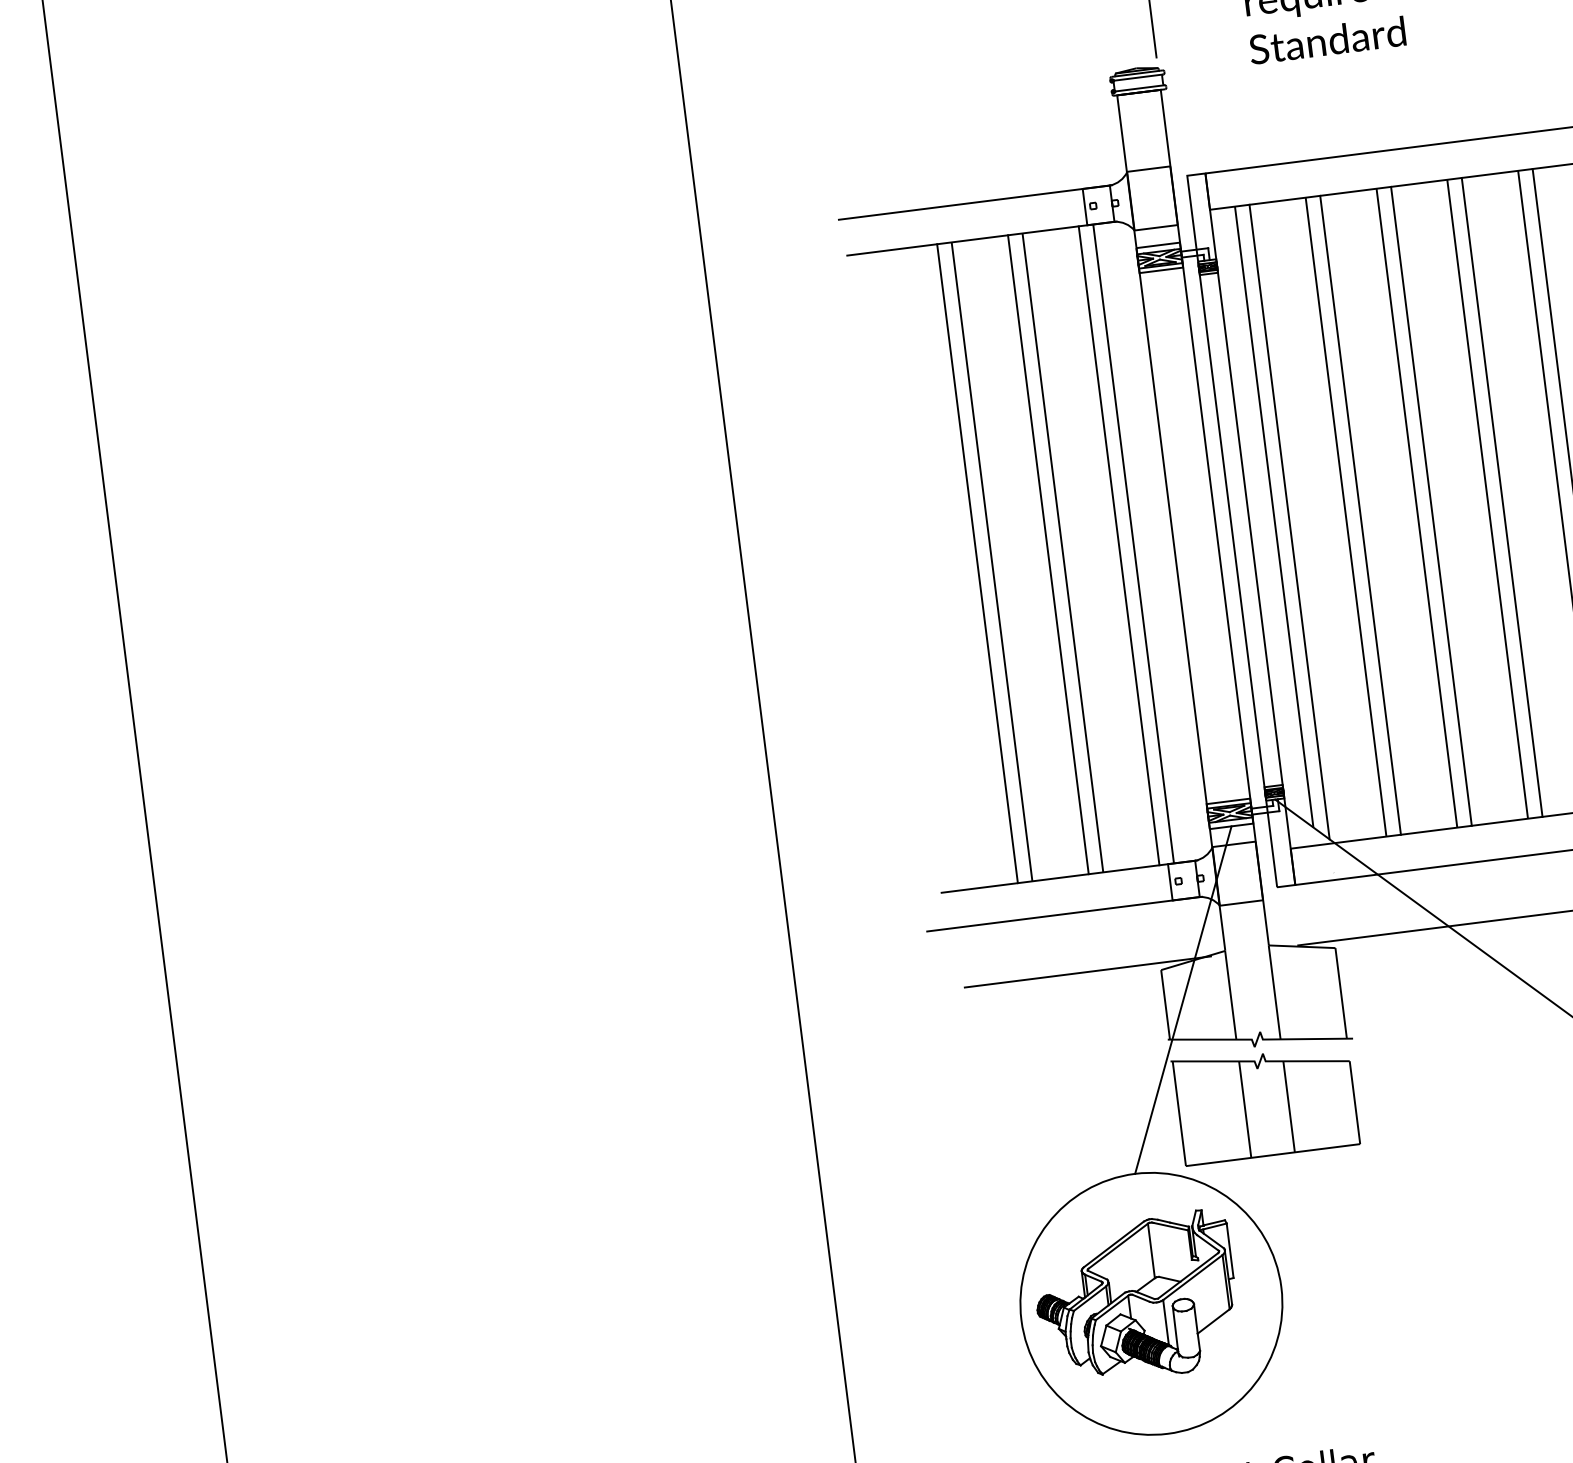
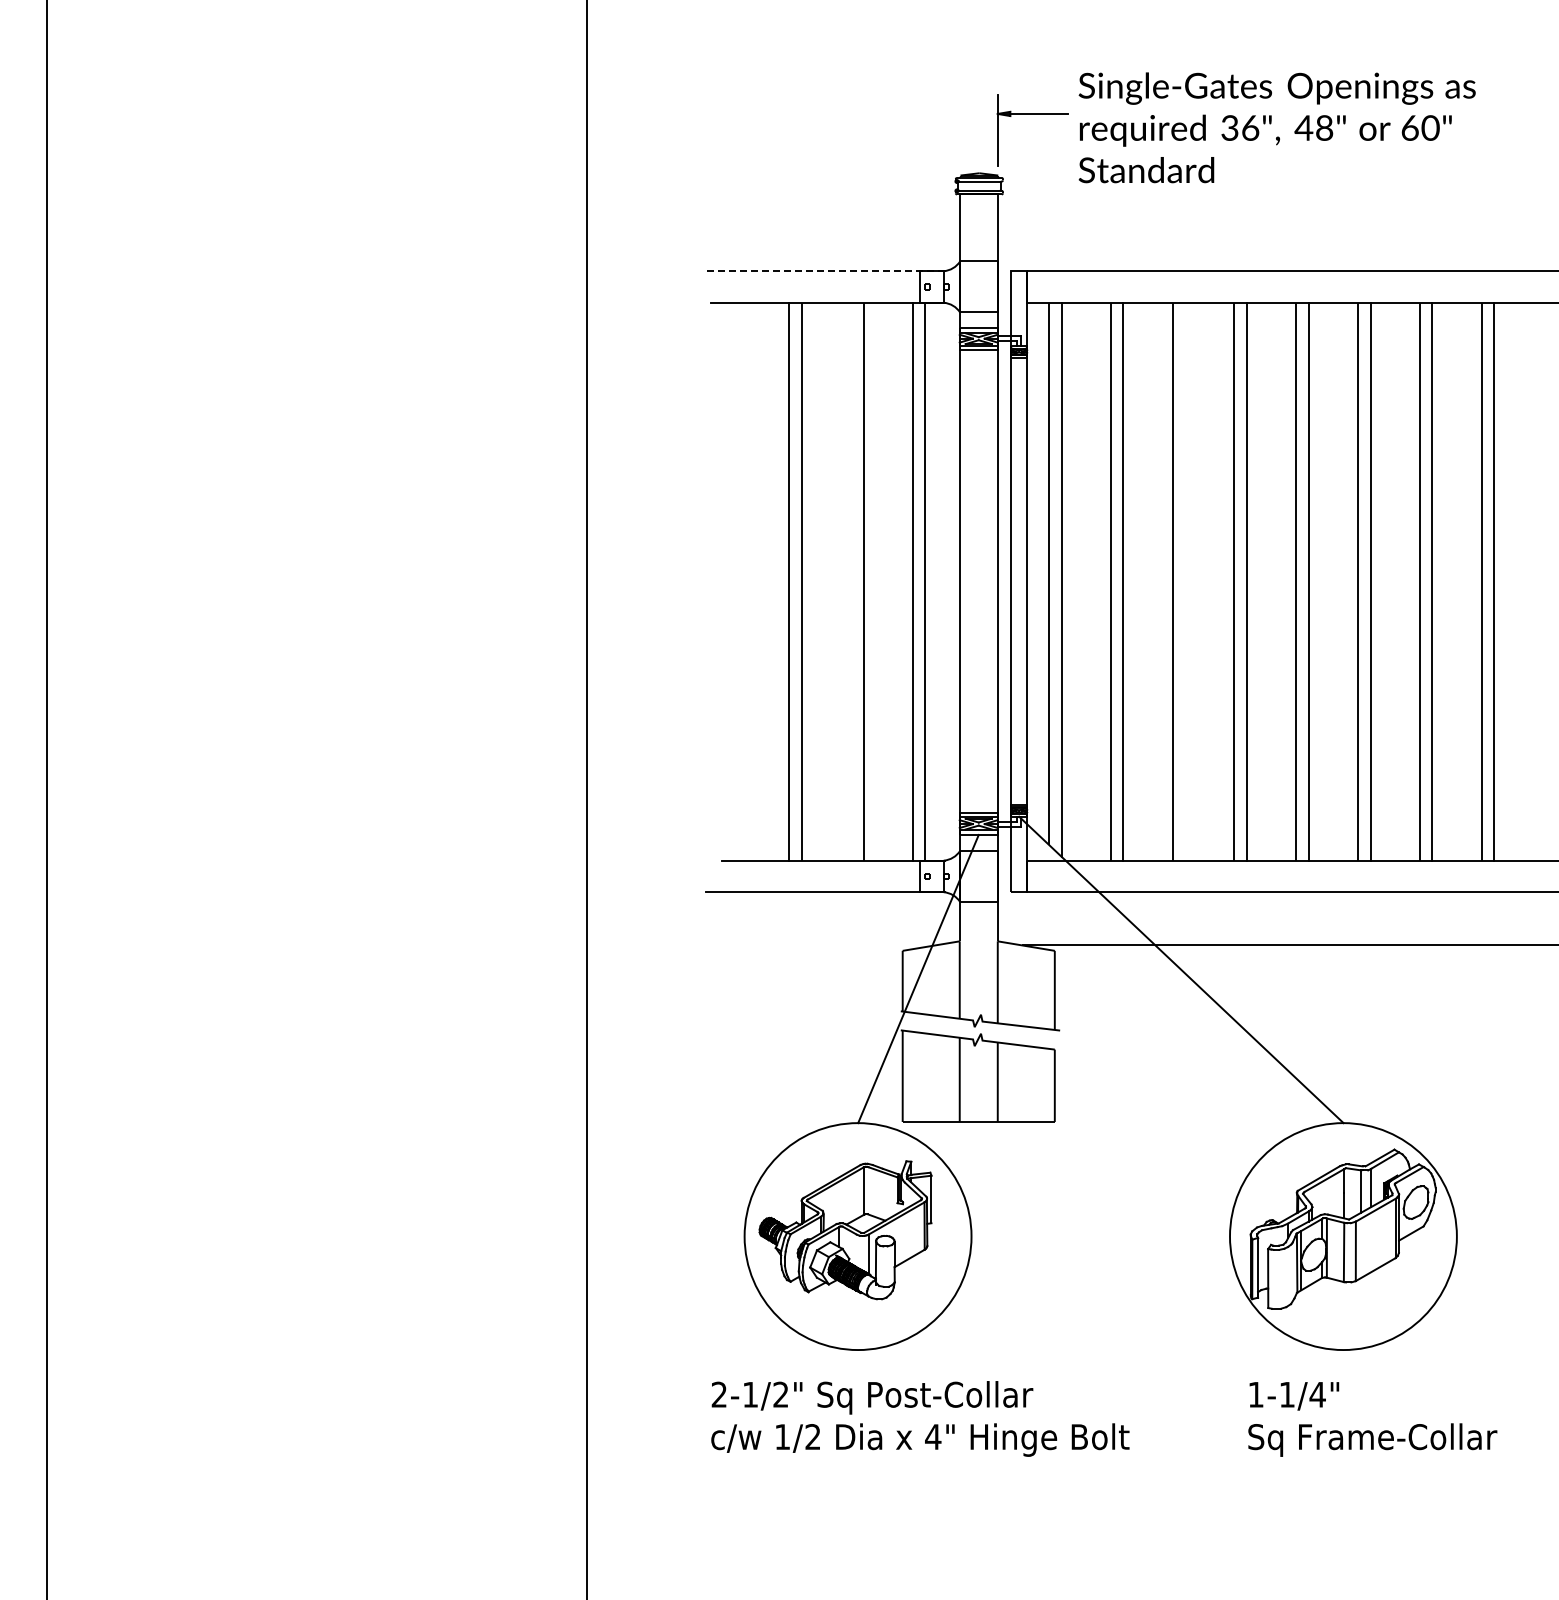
line: (974, 203) -> (825, 271), solid -> dashed
line: (1431, 506) -> (1185, 581), removed
line: (1047, 554) -> (850, 581), removed
line: (1087, 971) -> (839, 944), removed

